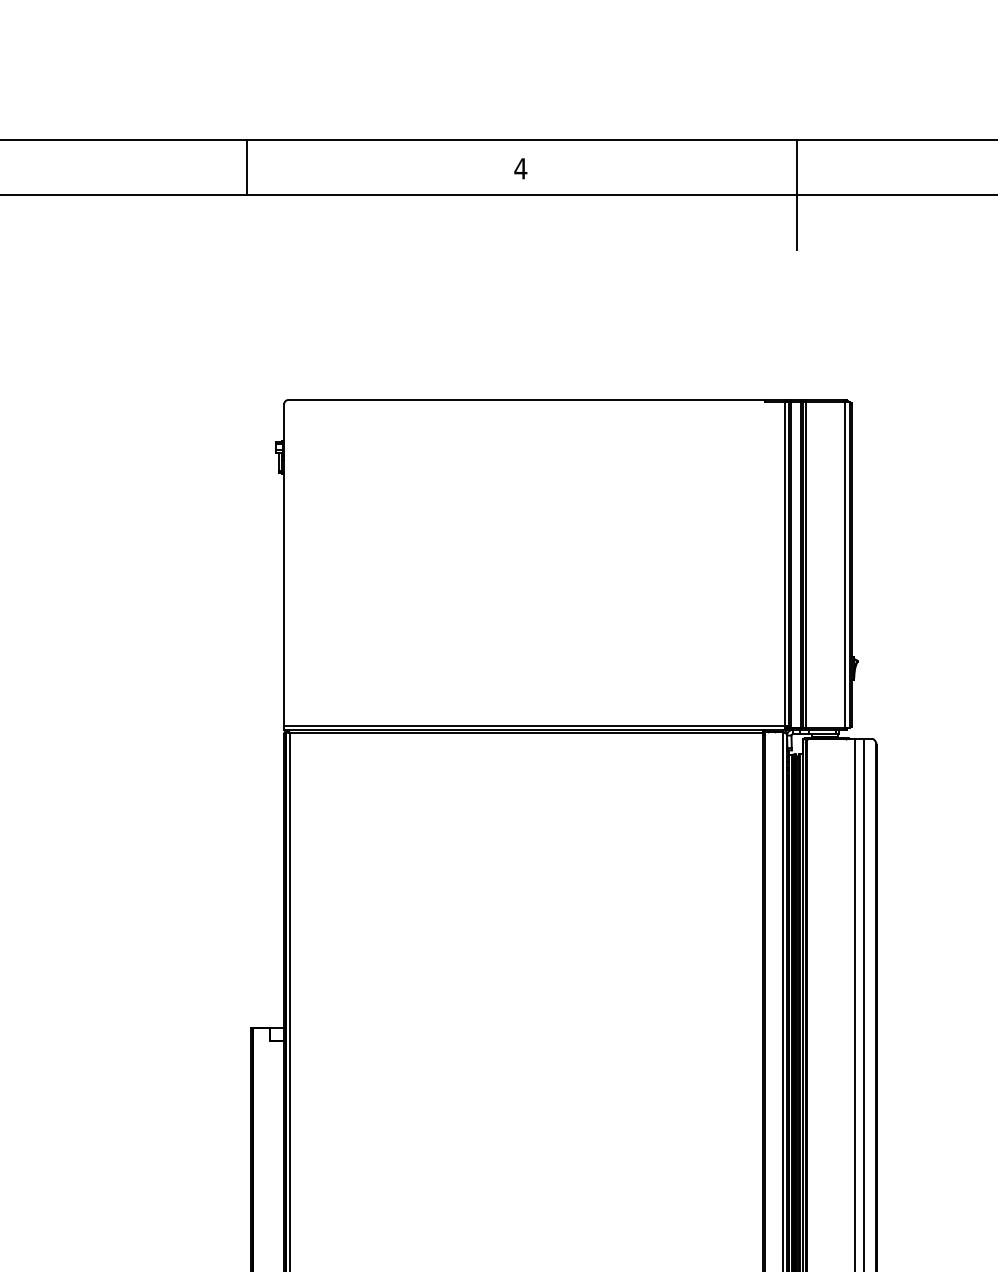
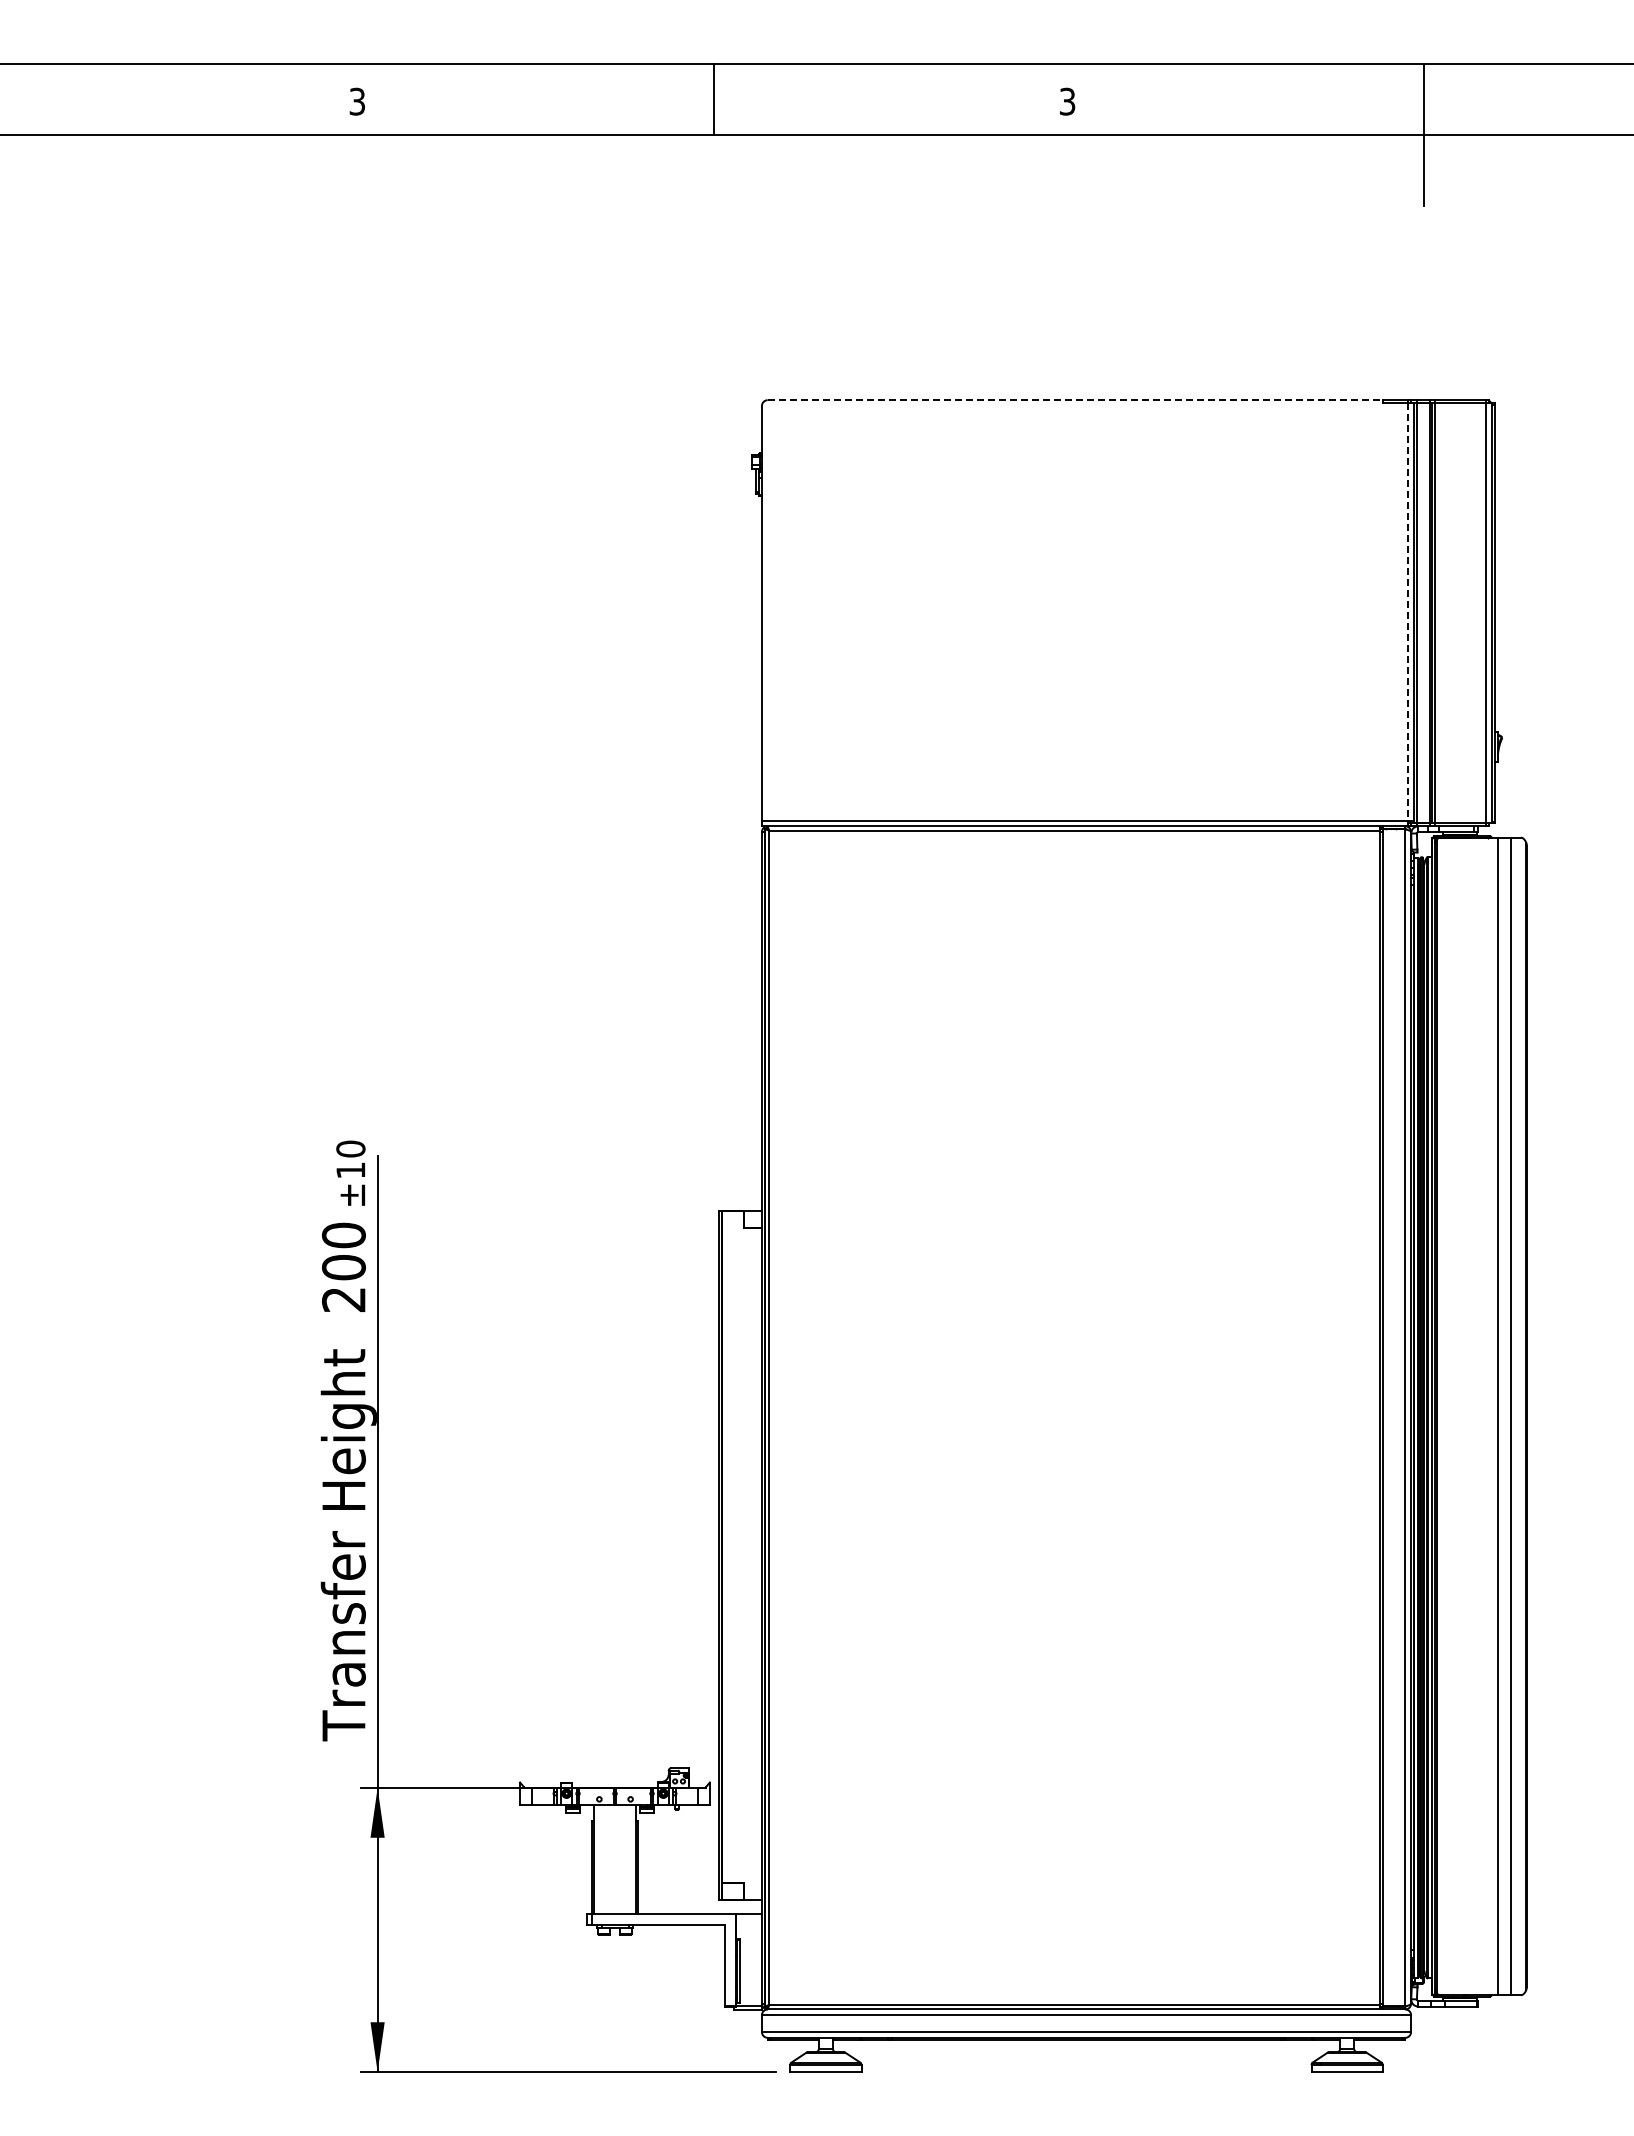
text: (520, 168) -> (1067, 101), 4 -> 3
line: (527, 400) -> (1075, 400), solid -> dashed
line: (784, 563) -> (1408, 611), solid -> dashed

